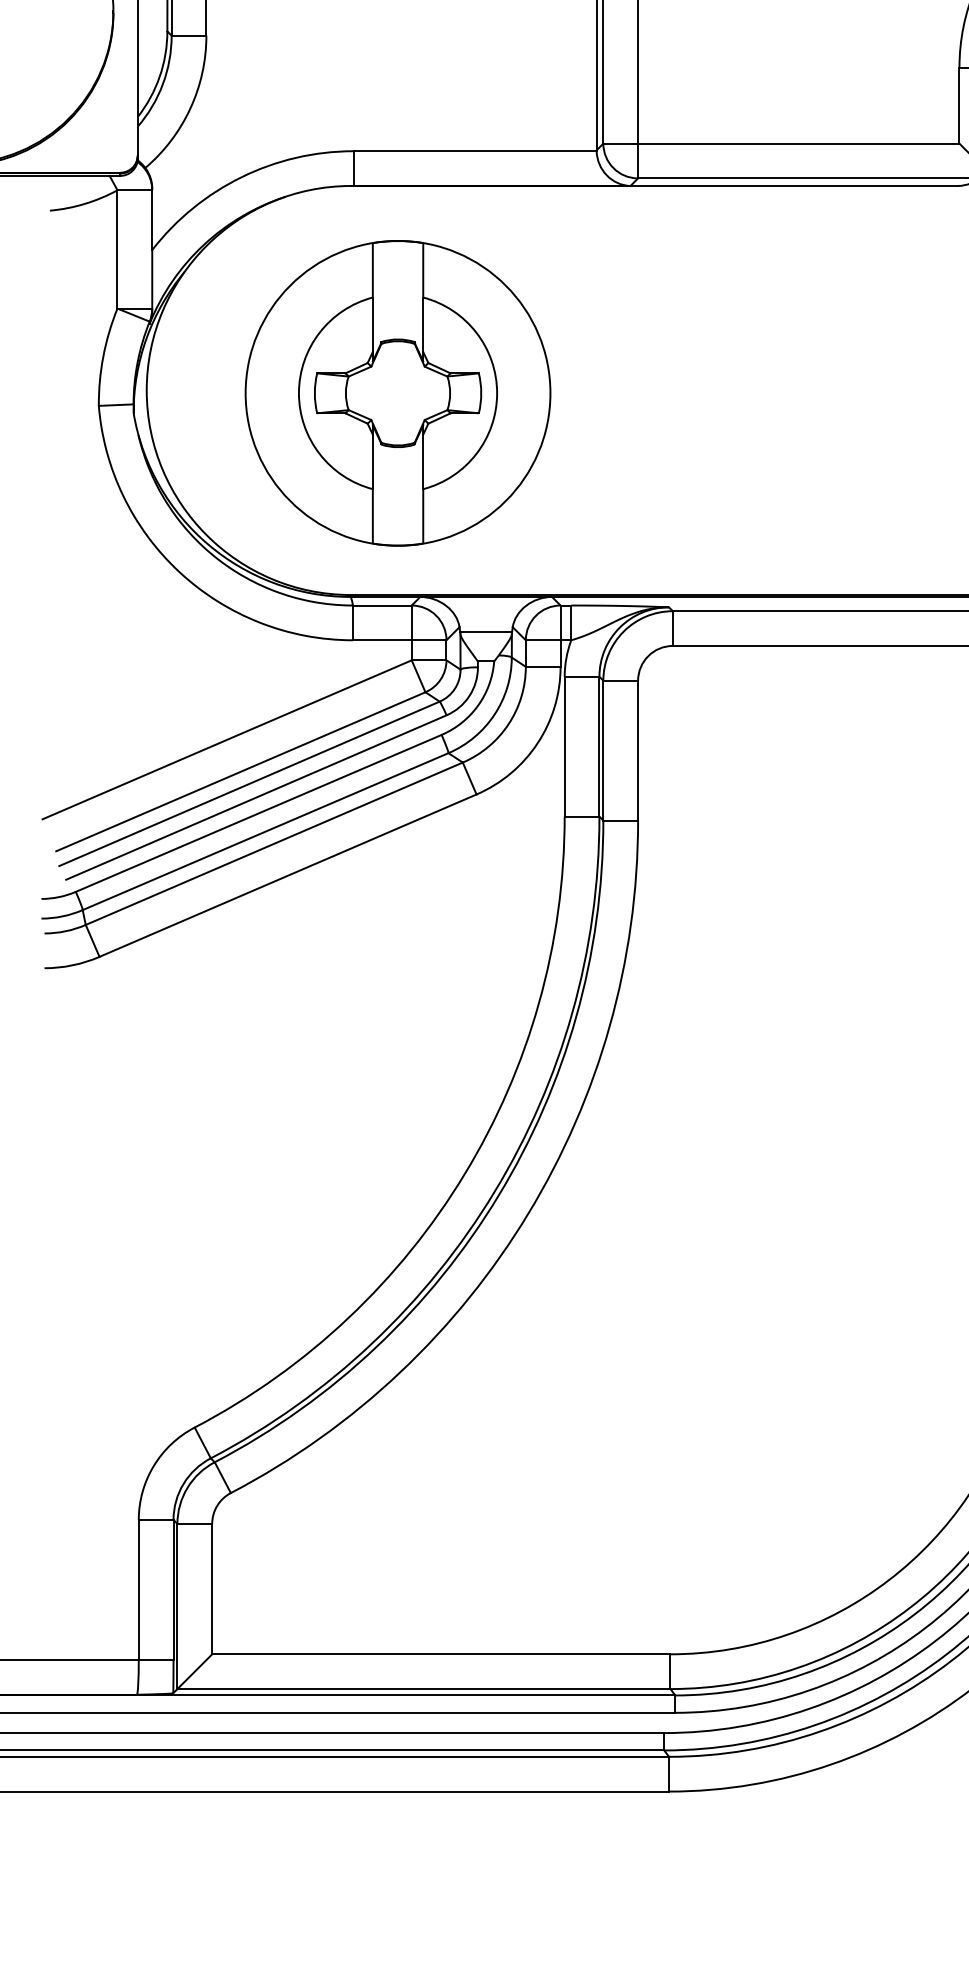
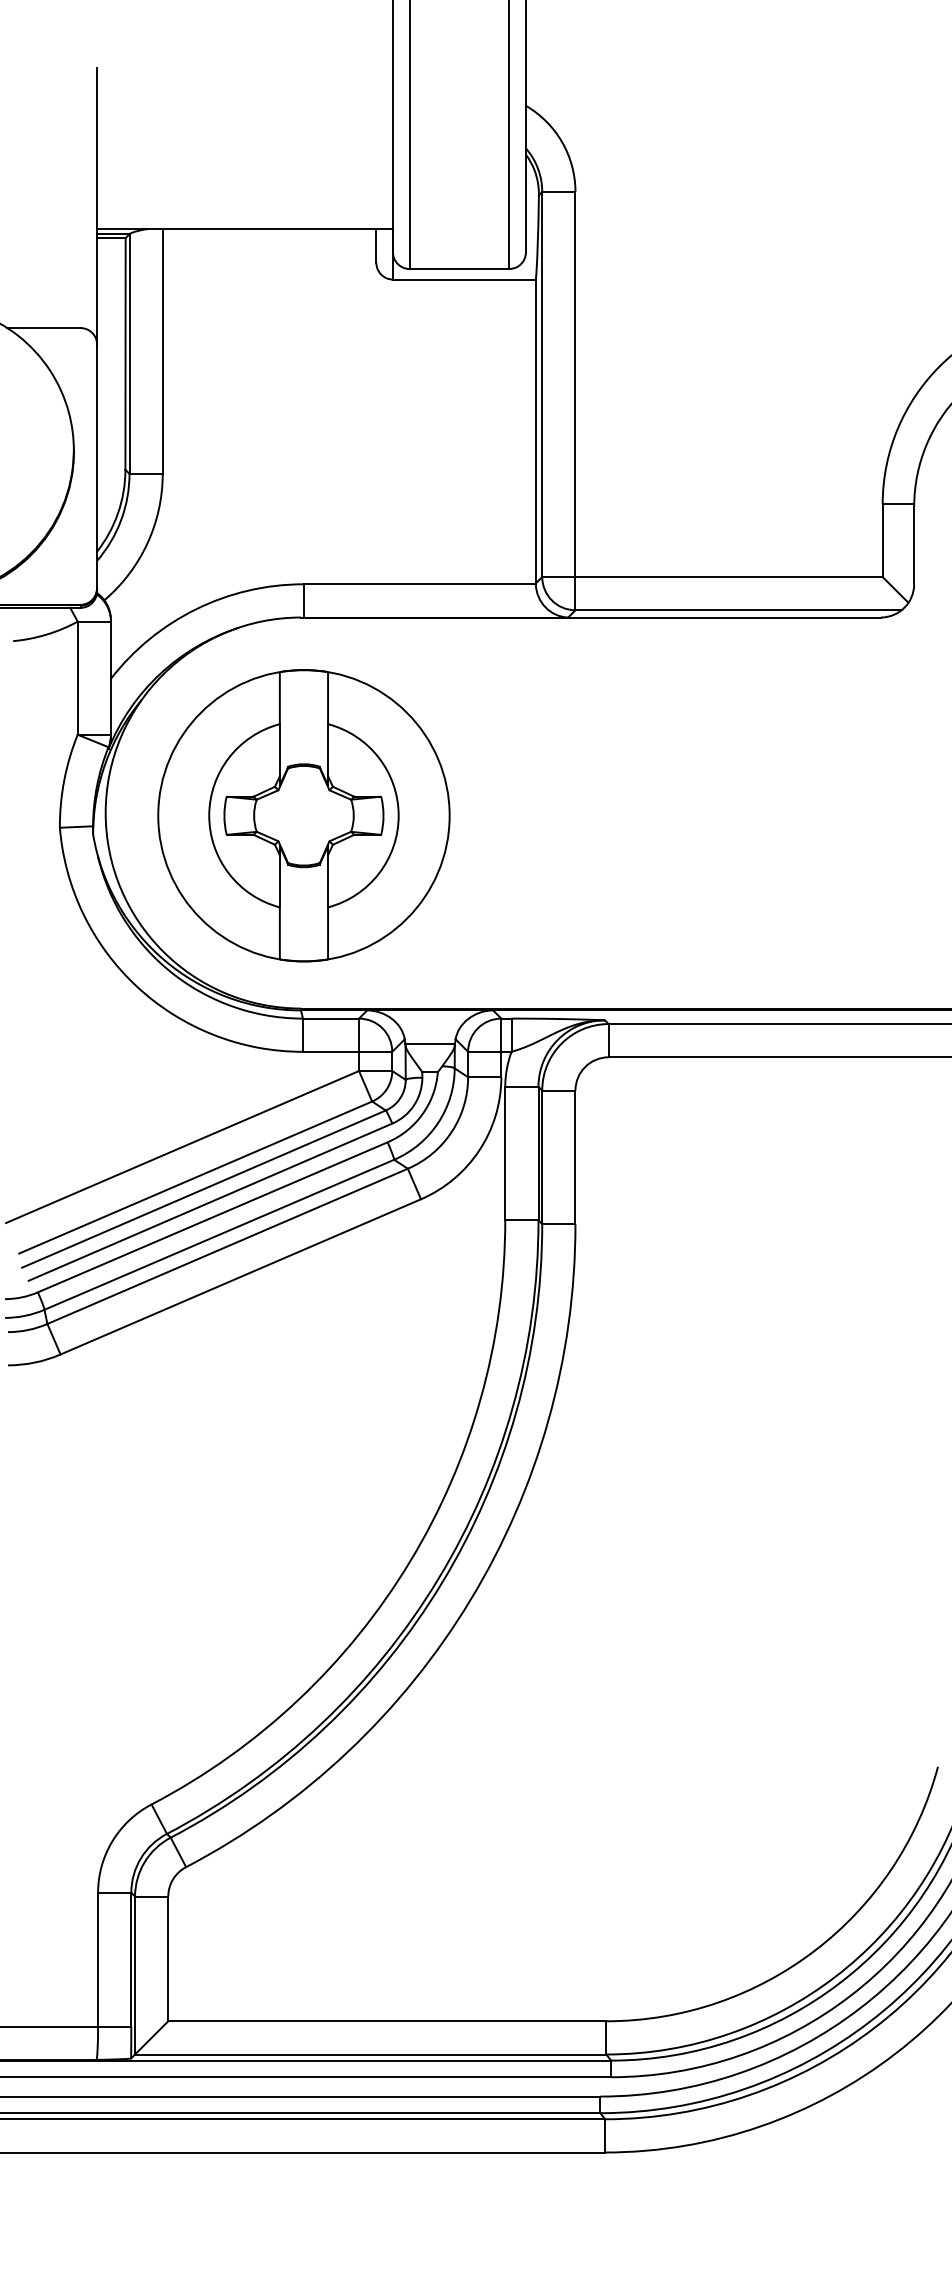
part: (397, 393) -> (303, 815), moved

